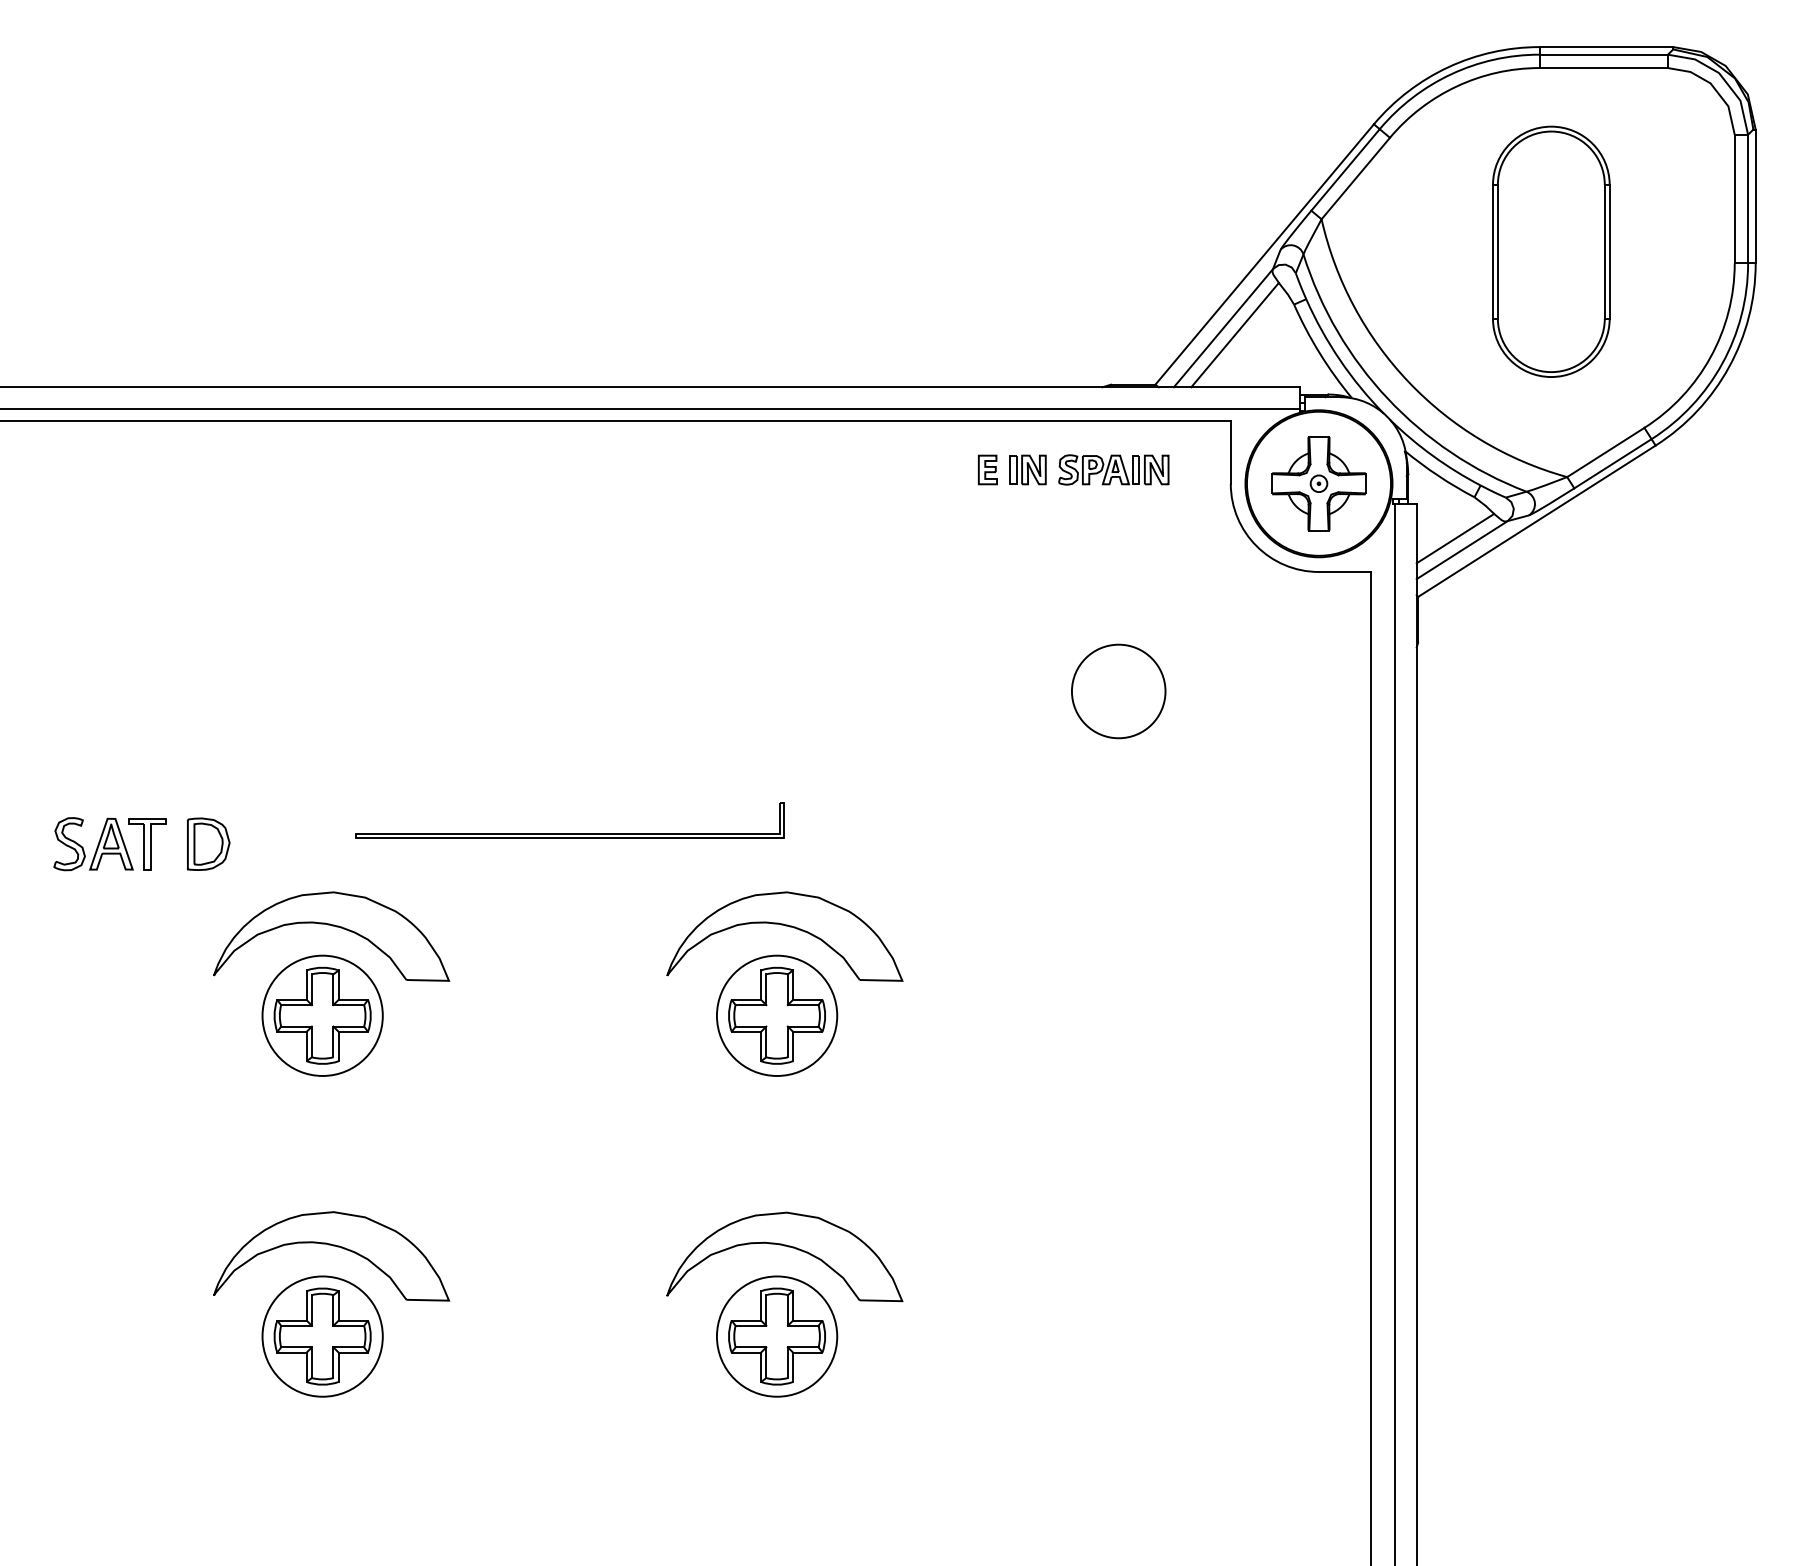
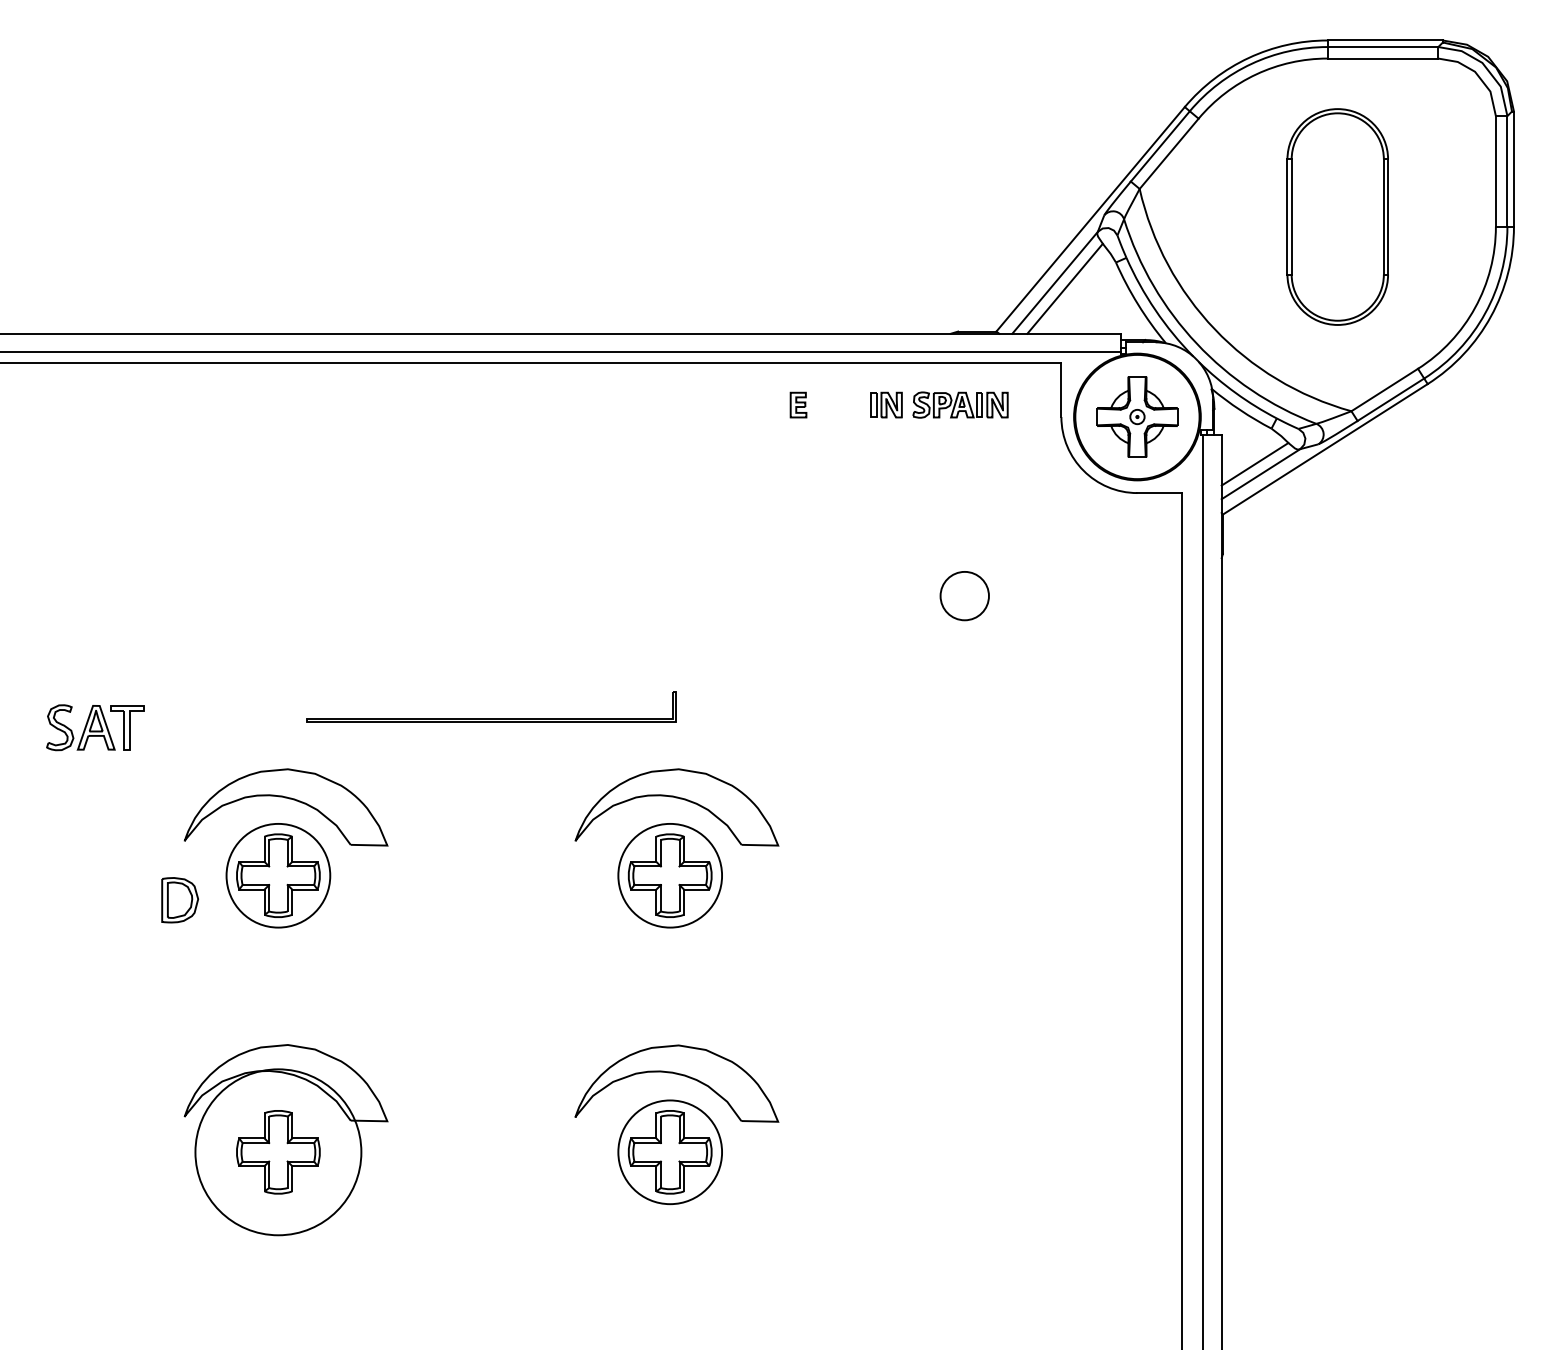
part: (987, 469) -> (798, 404), moved
circle: (1118, 691) -> (964, 596), size x0.6
part: (208, 843) -> (179, 899), moved
circle: (322, 1336) -> (278, 1152), size x1.6

